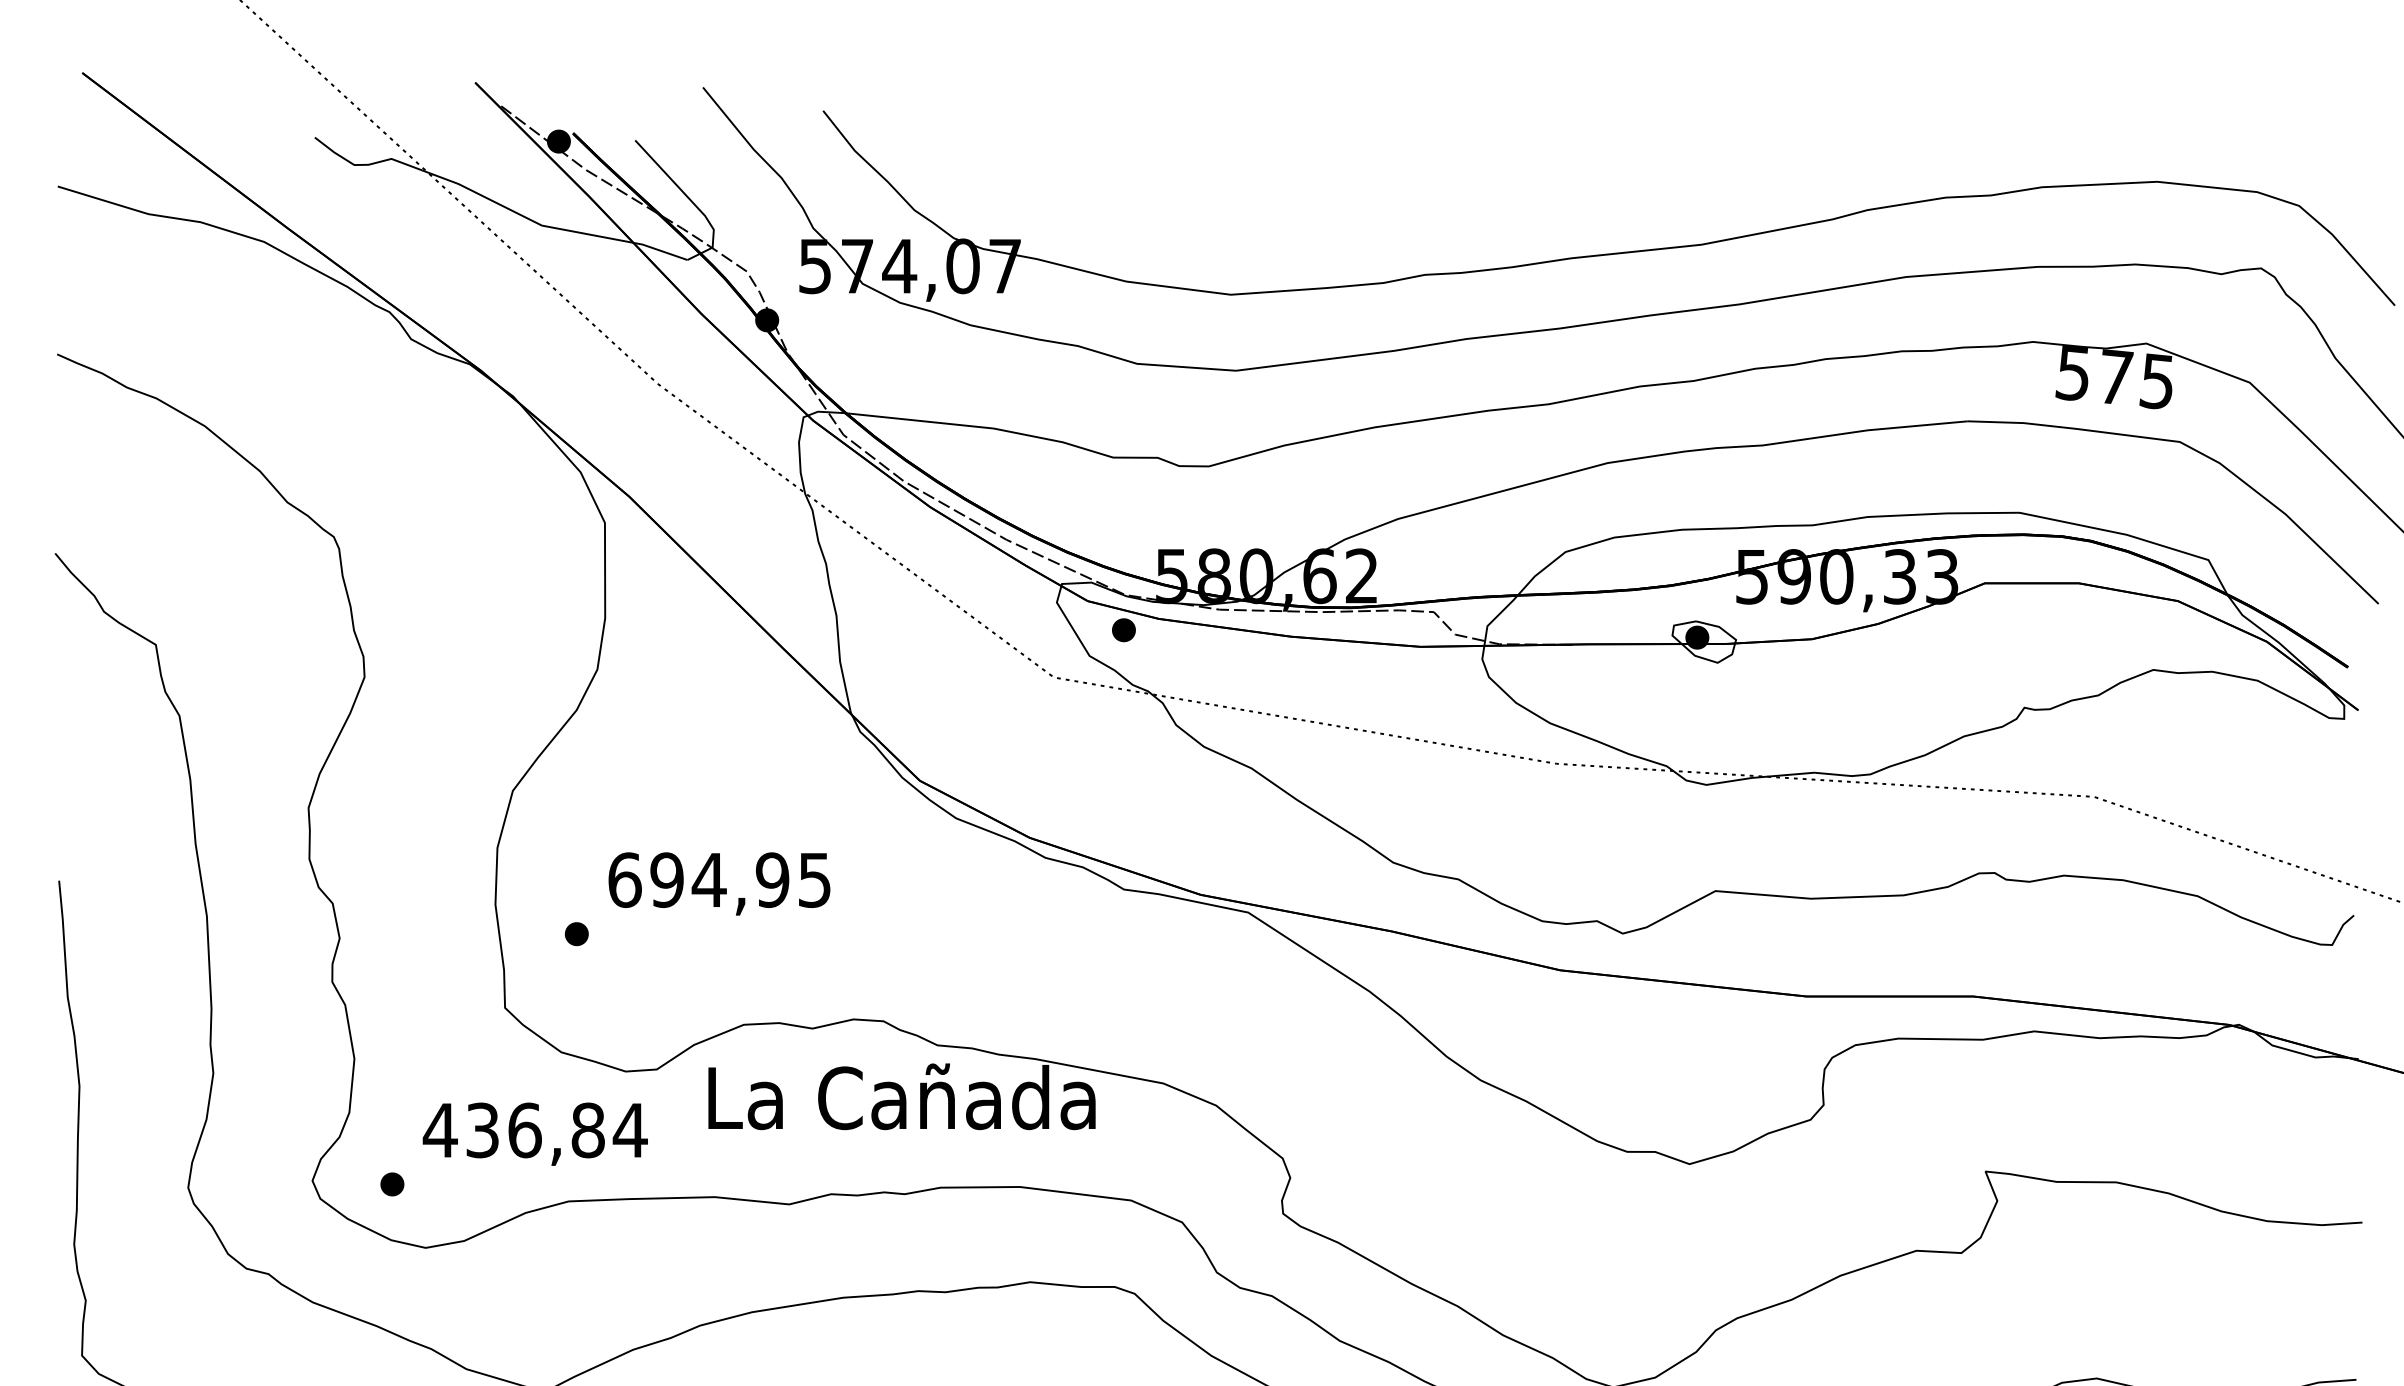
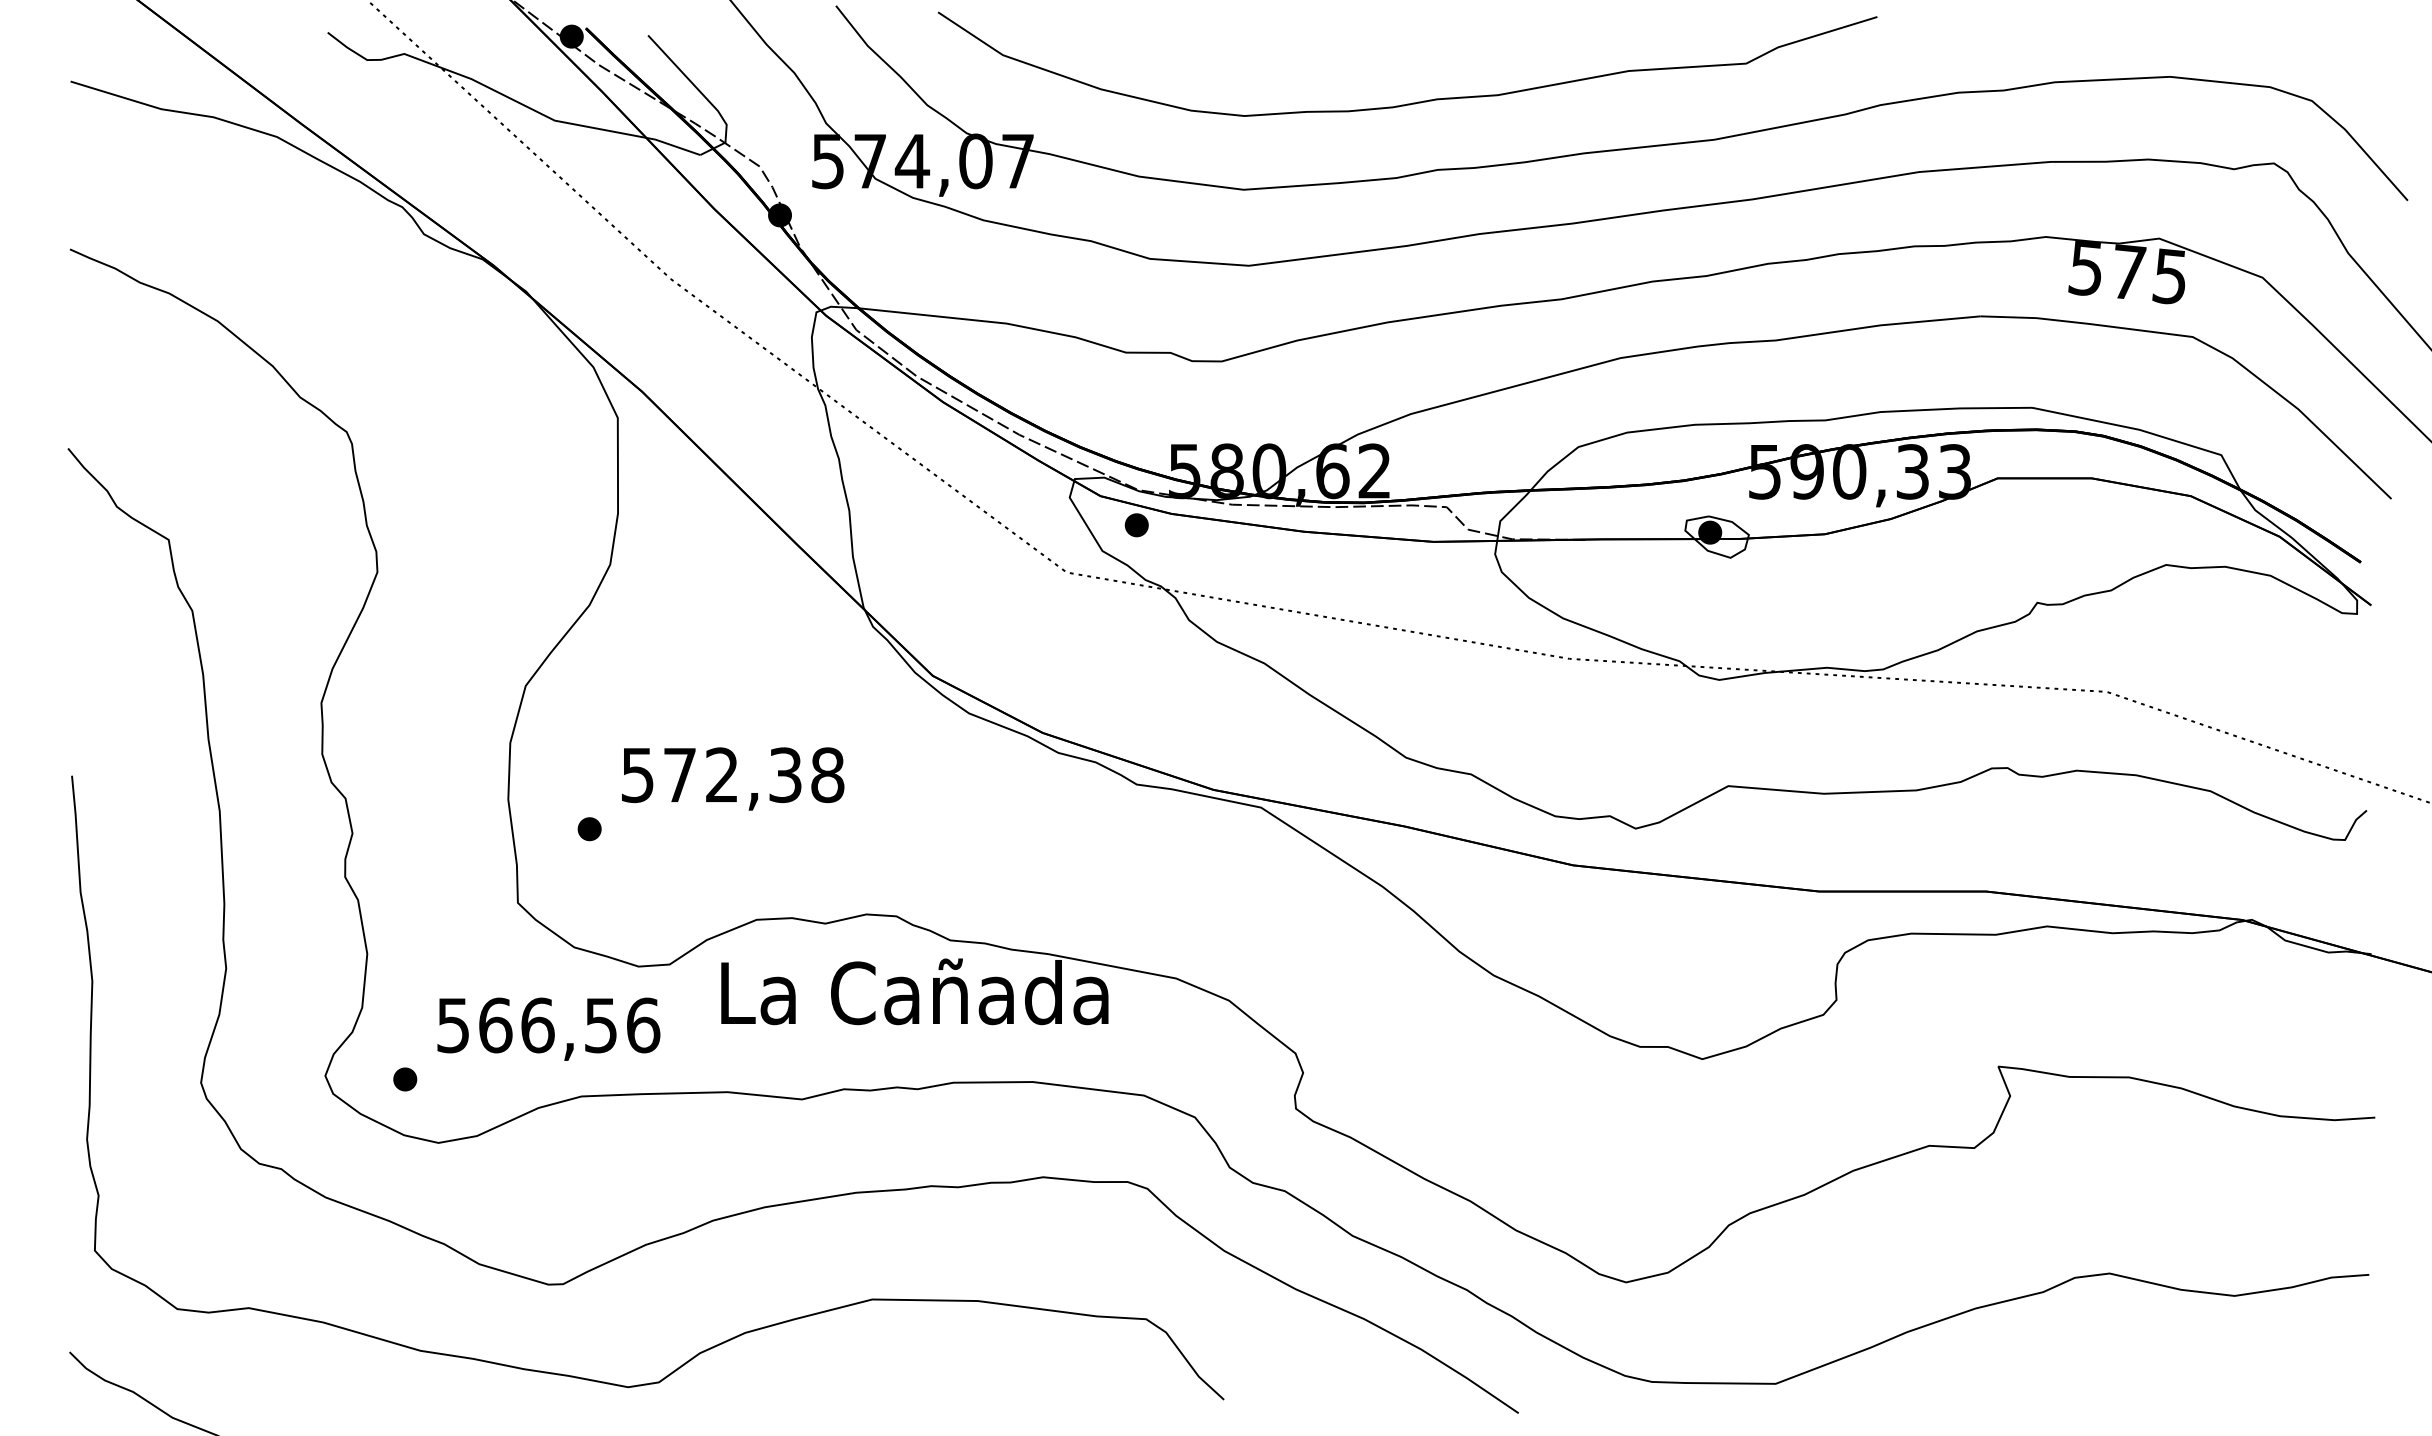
curve: (1399, 207) -> (1412, 102), added
text: (719, 880) -> (732, 775), 694,95 -> 572,38
text: (534, 1130) -> (547, 1025), 436,84 -> 566,56

